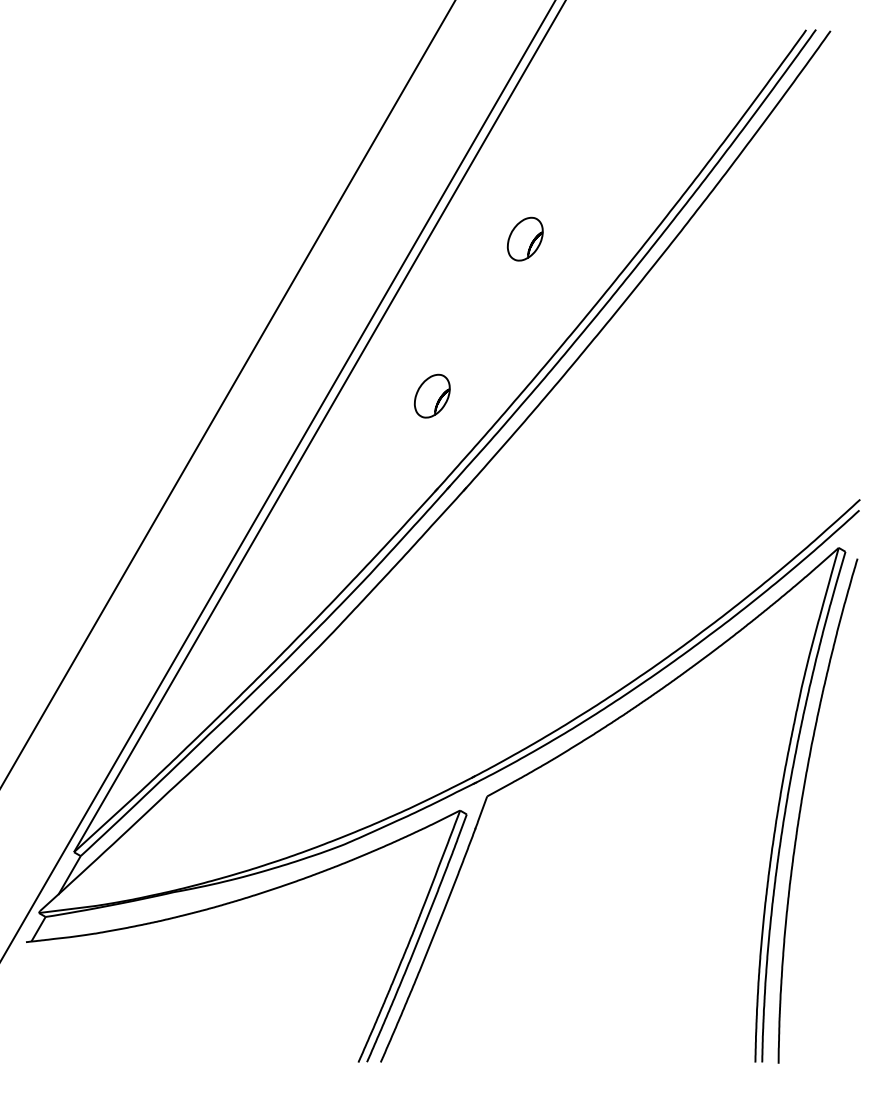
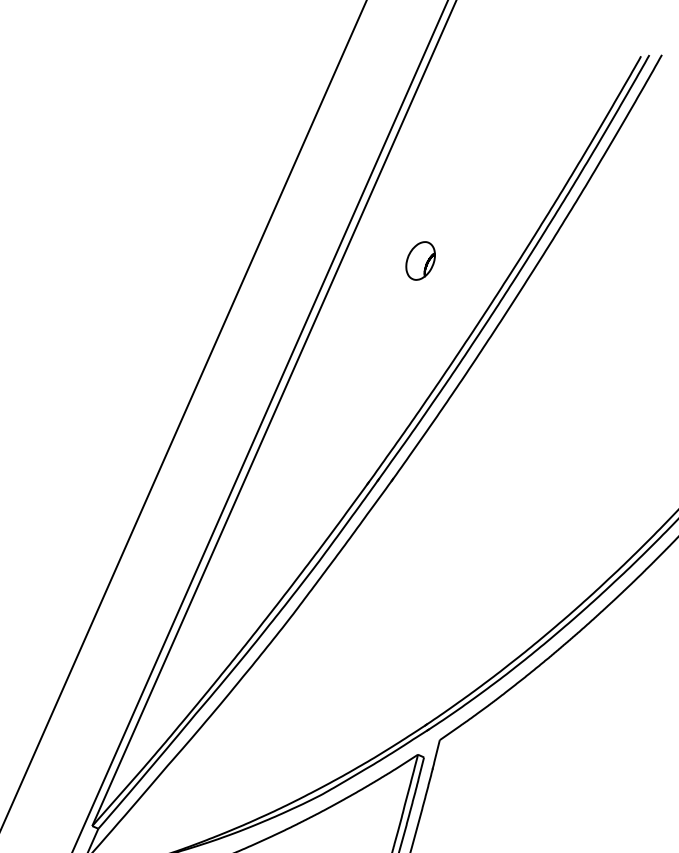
part: (431, 395) -> (355, 403), removed

